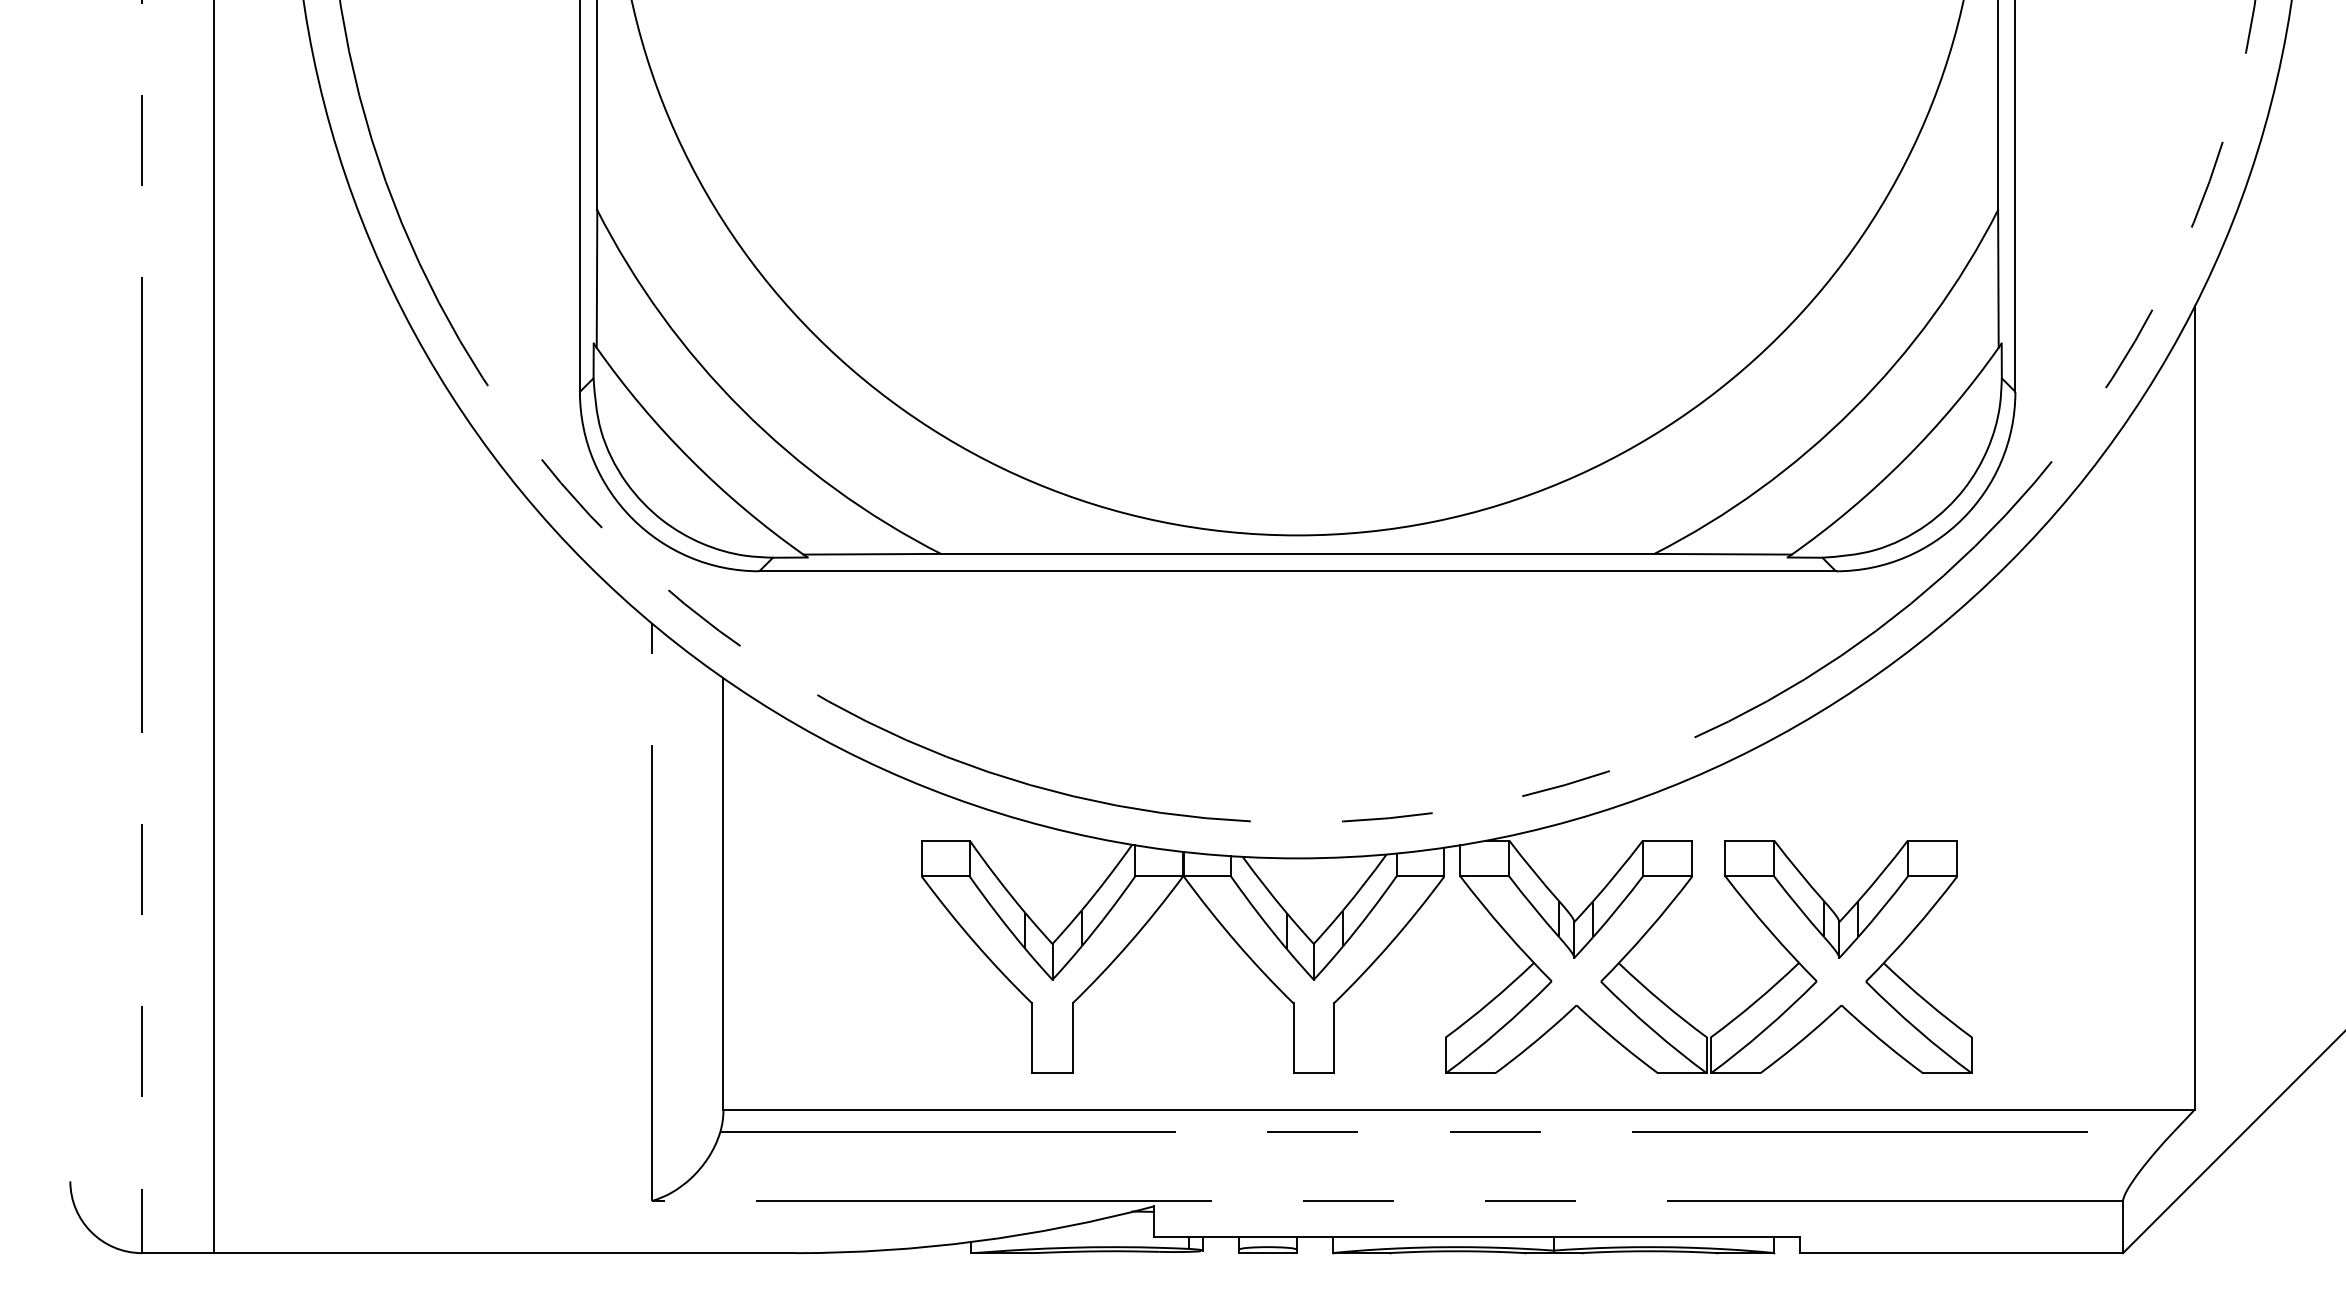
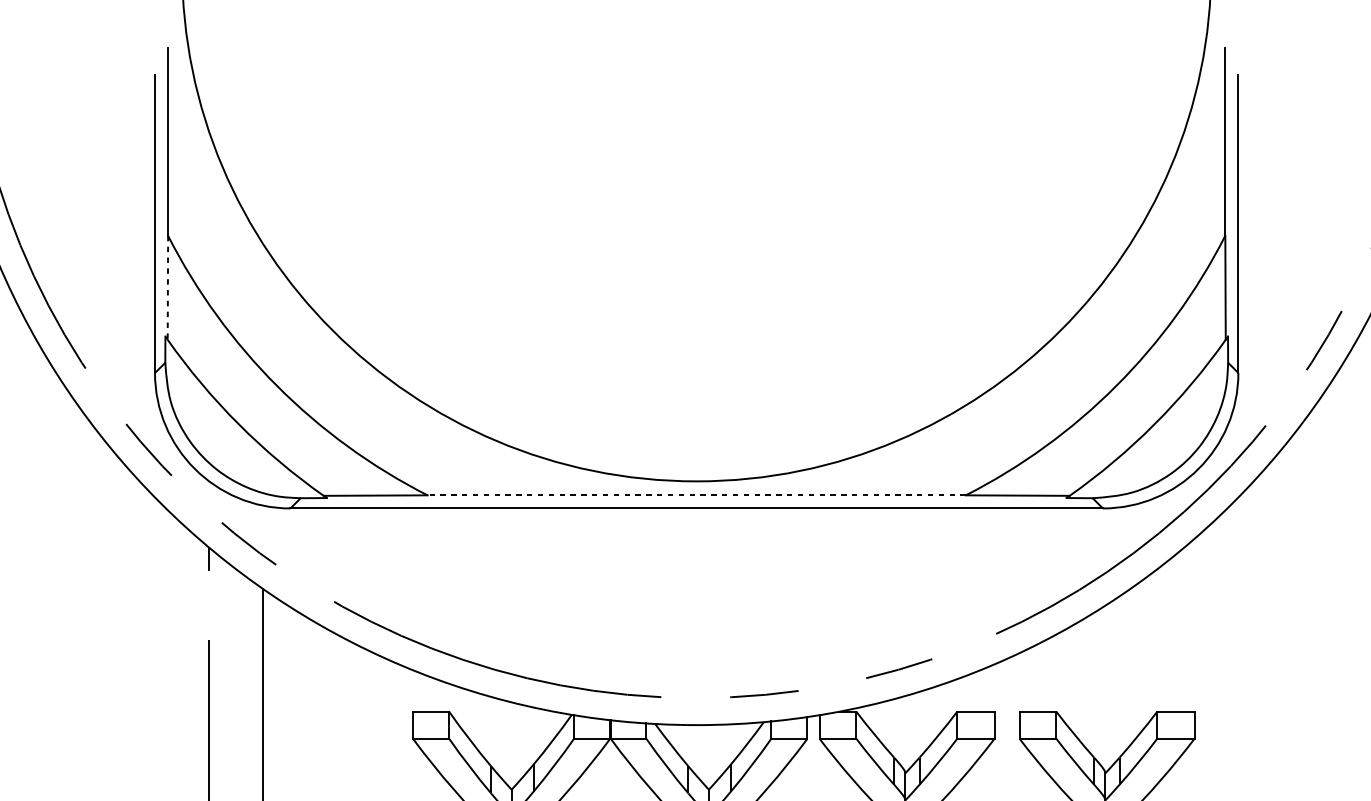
line: (597, 278) -> (168, 287), solid -> dashed
line: (1297, 553) -> (696, 495), solid -> dashed

